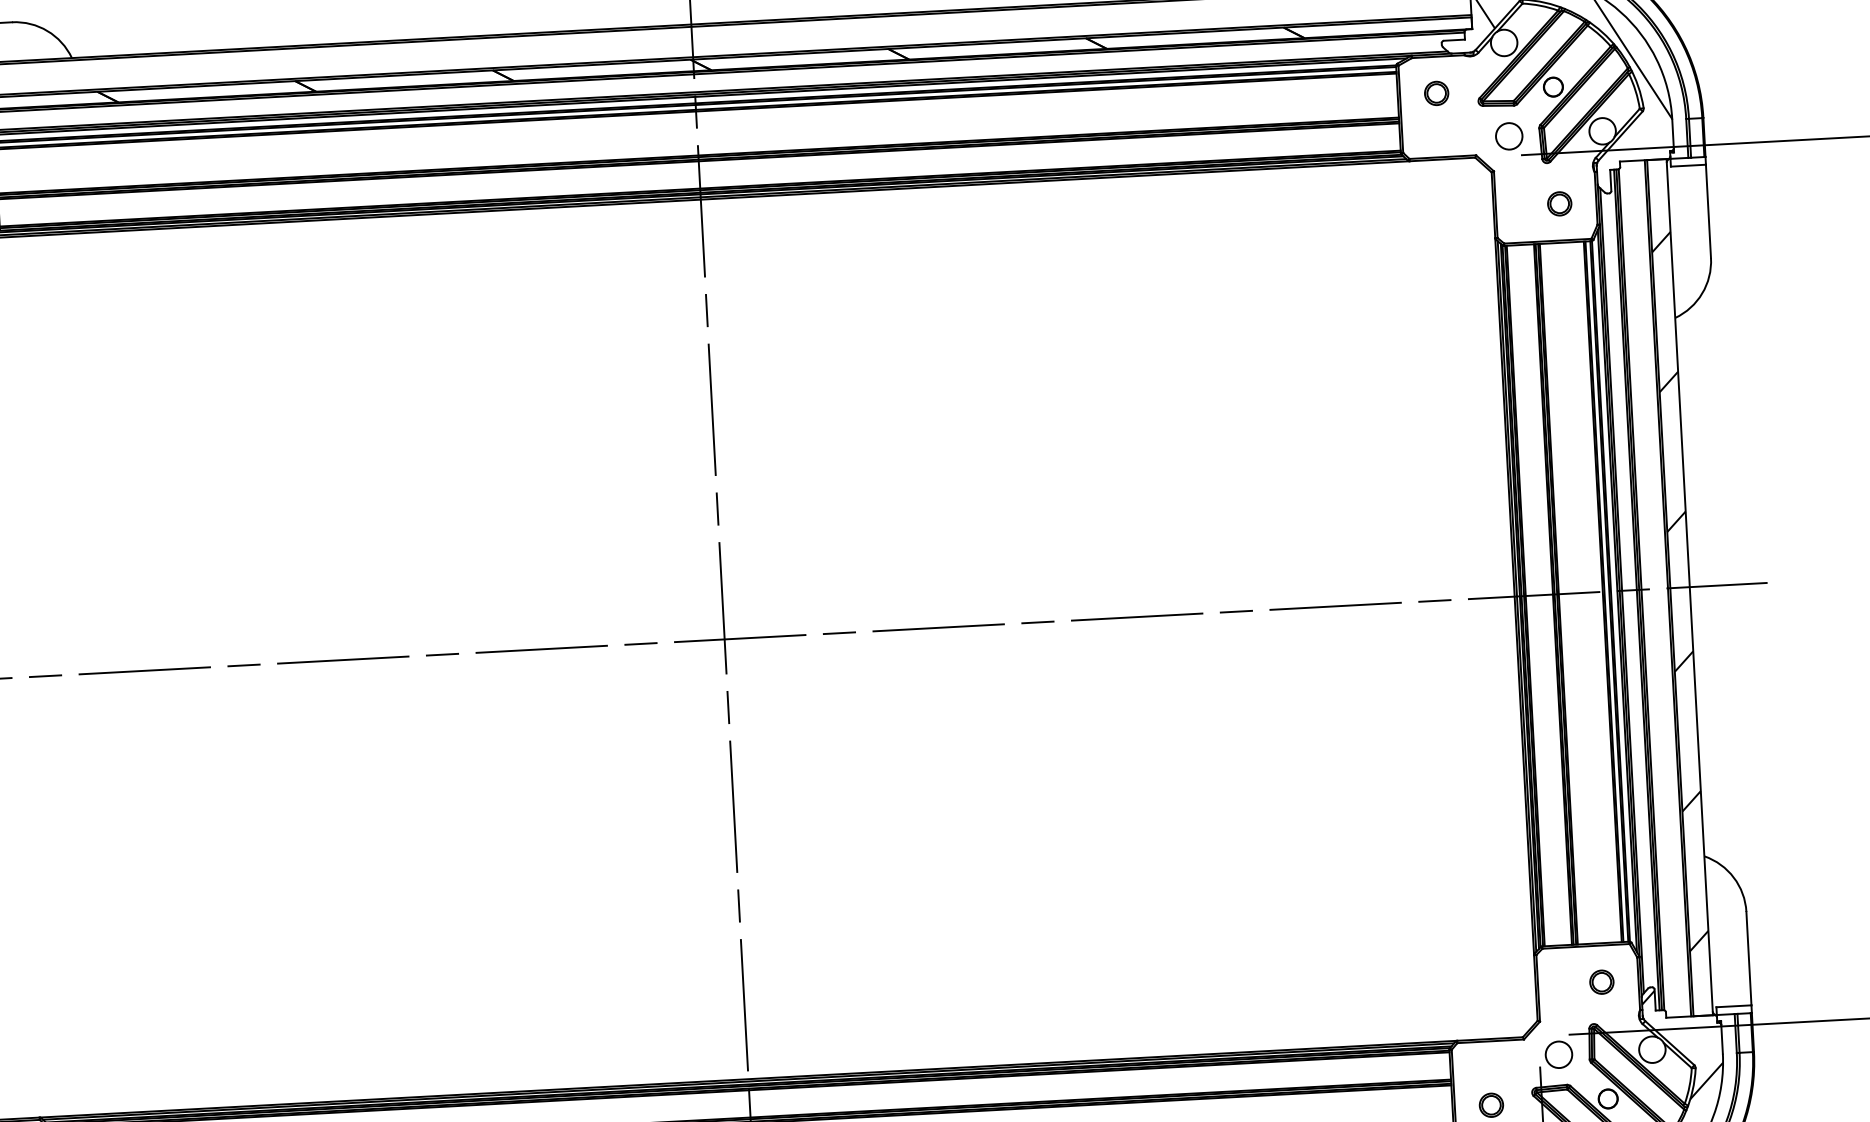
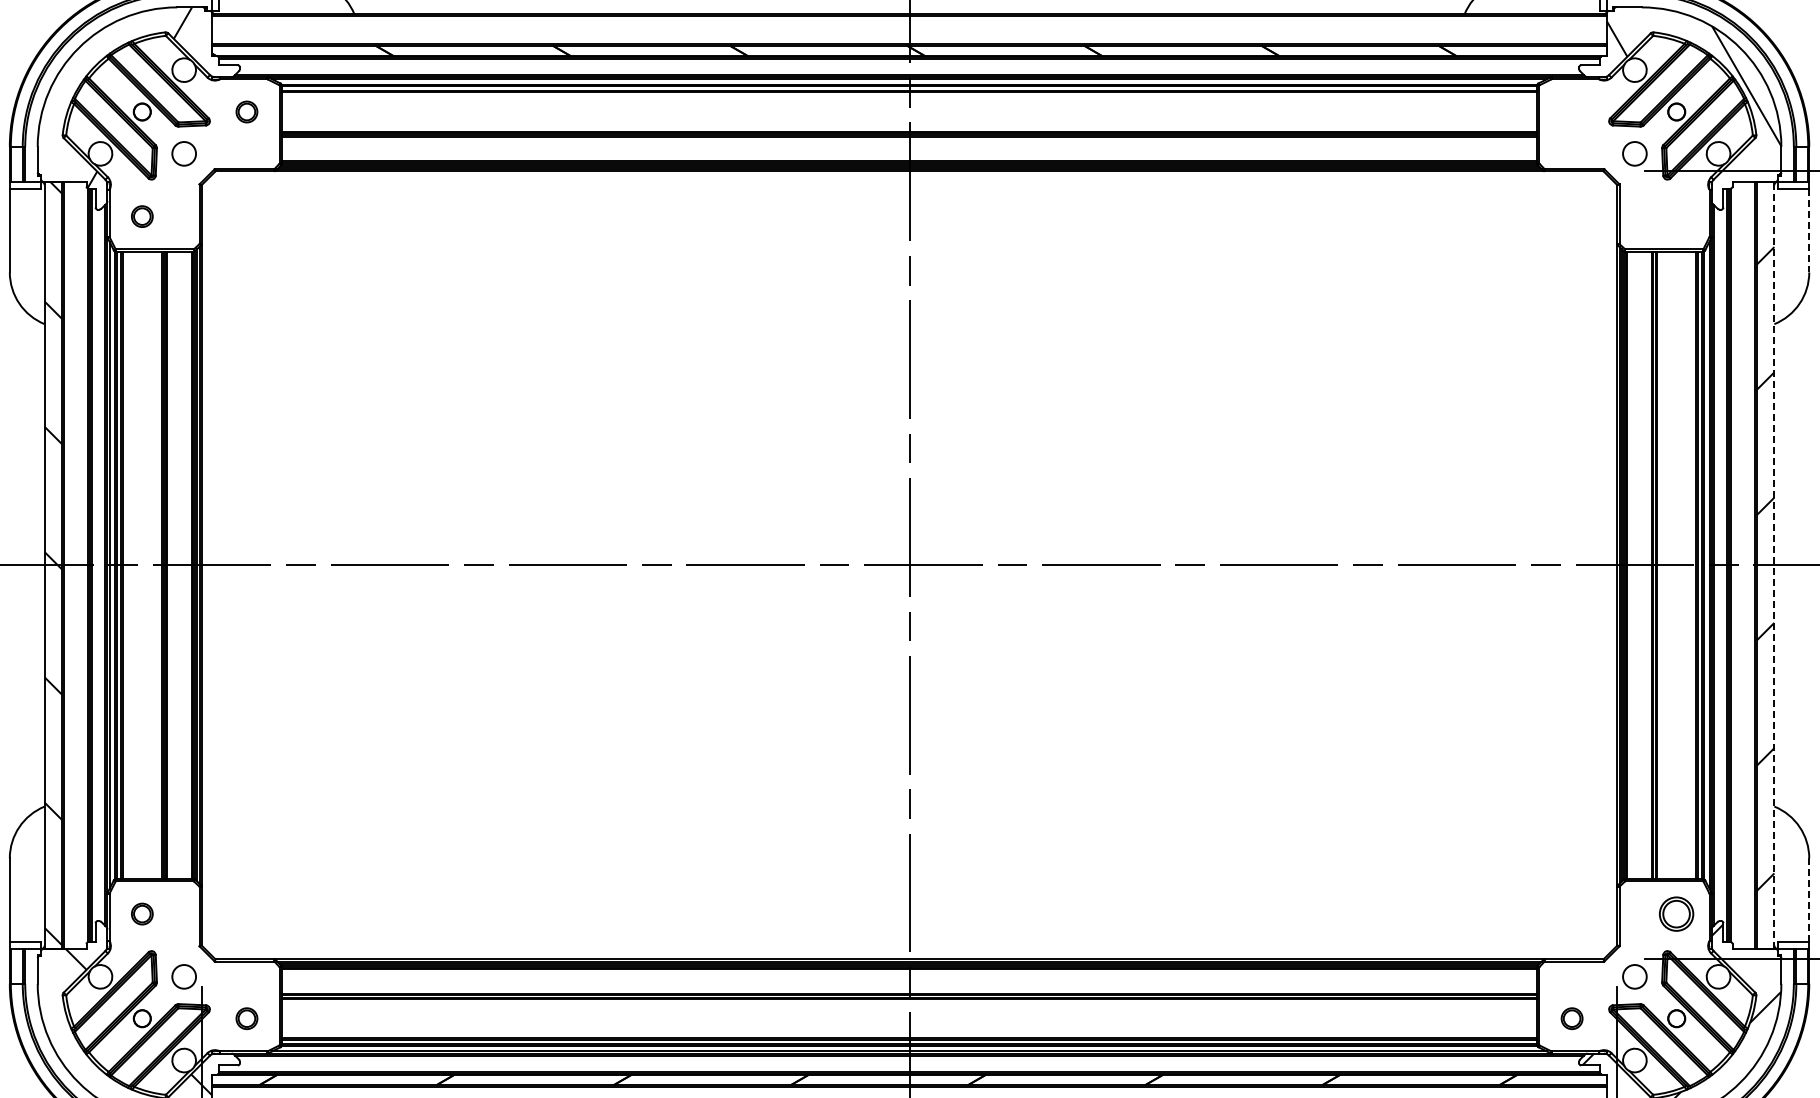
part: (1435, 92) -> (1571, 111), removed
part: (1559, 203) -> (1676, 216), removed
line: (1708, 211) -> (1809, 230), solid -> dashed
line: (1689, 587) -> (1774, 565), solid -> dashed
line: (1749, 959) -> (1809, 900), solid -> dashed
part: (1601, 981) -> (1676, 913), size x1.6

